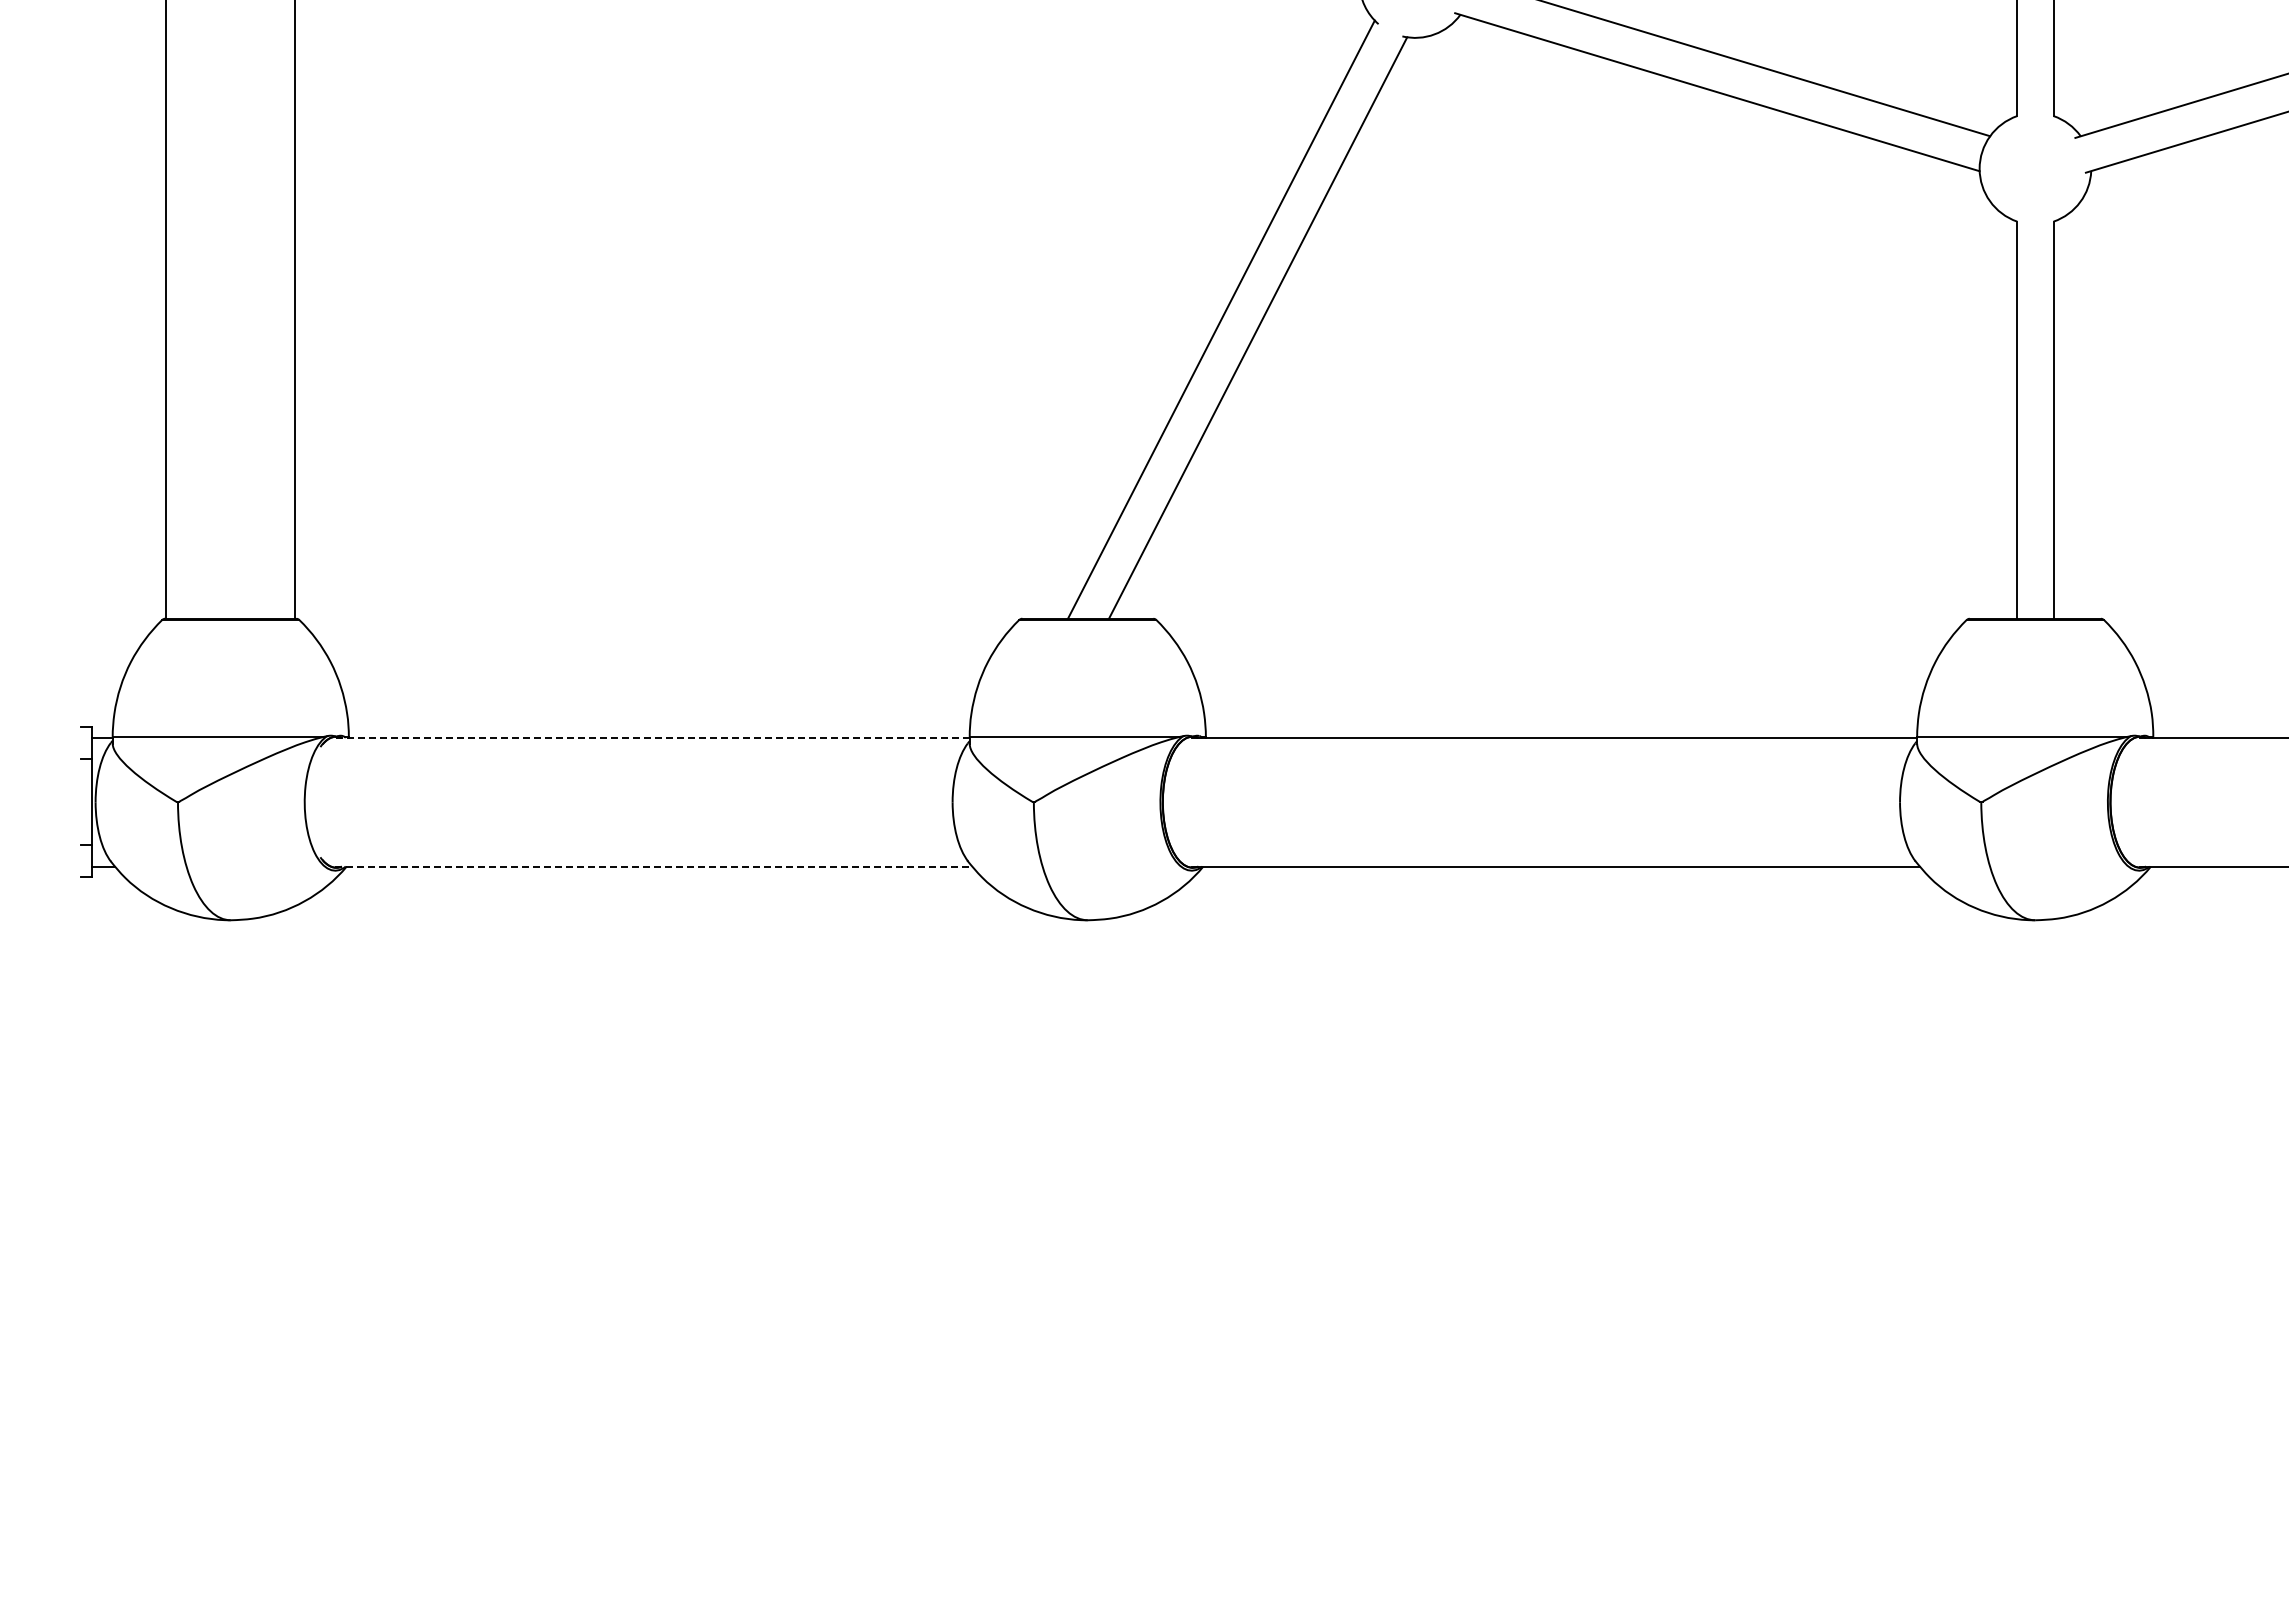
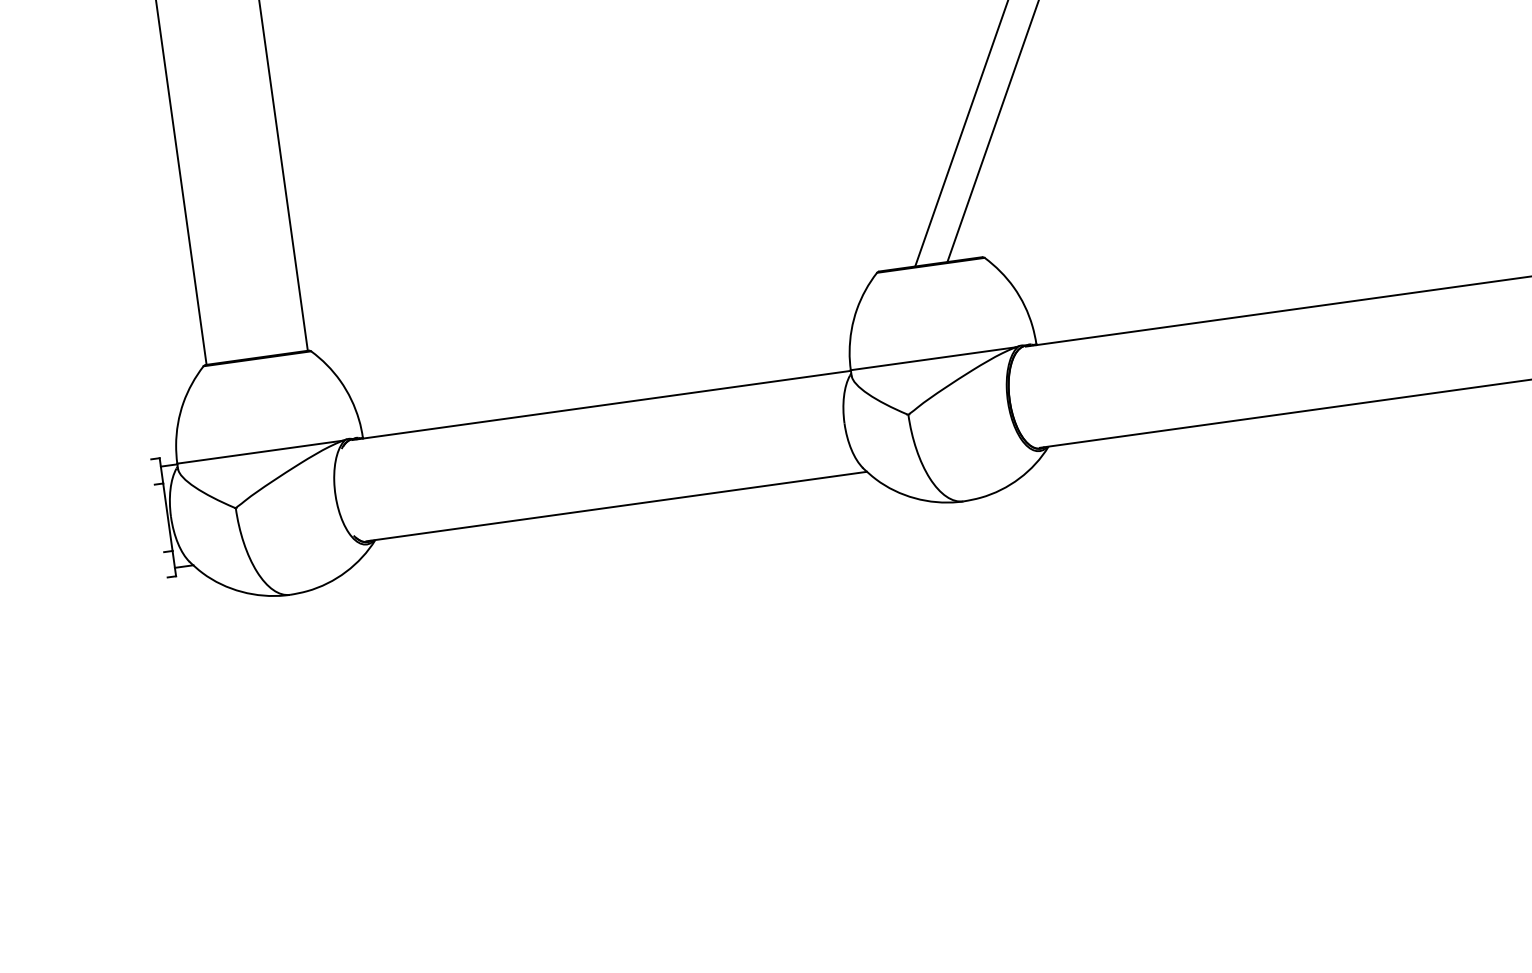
line: (652, 737) -> (601, 405), dashed -> solid
line: (654, 866) -> (617, 506), dashed -> solid

